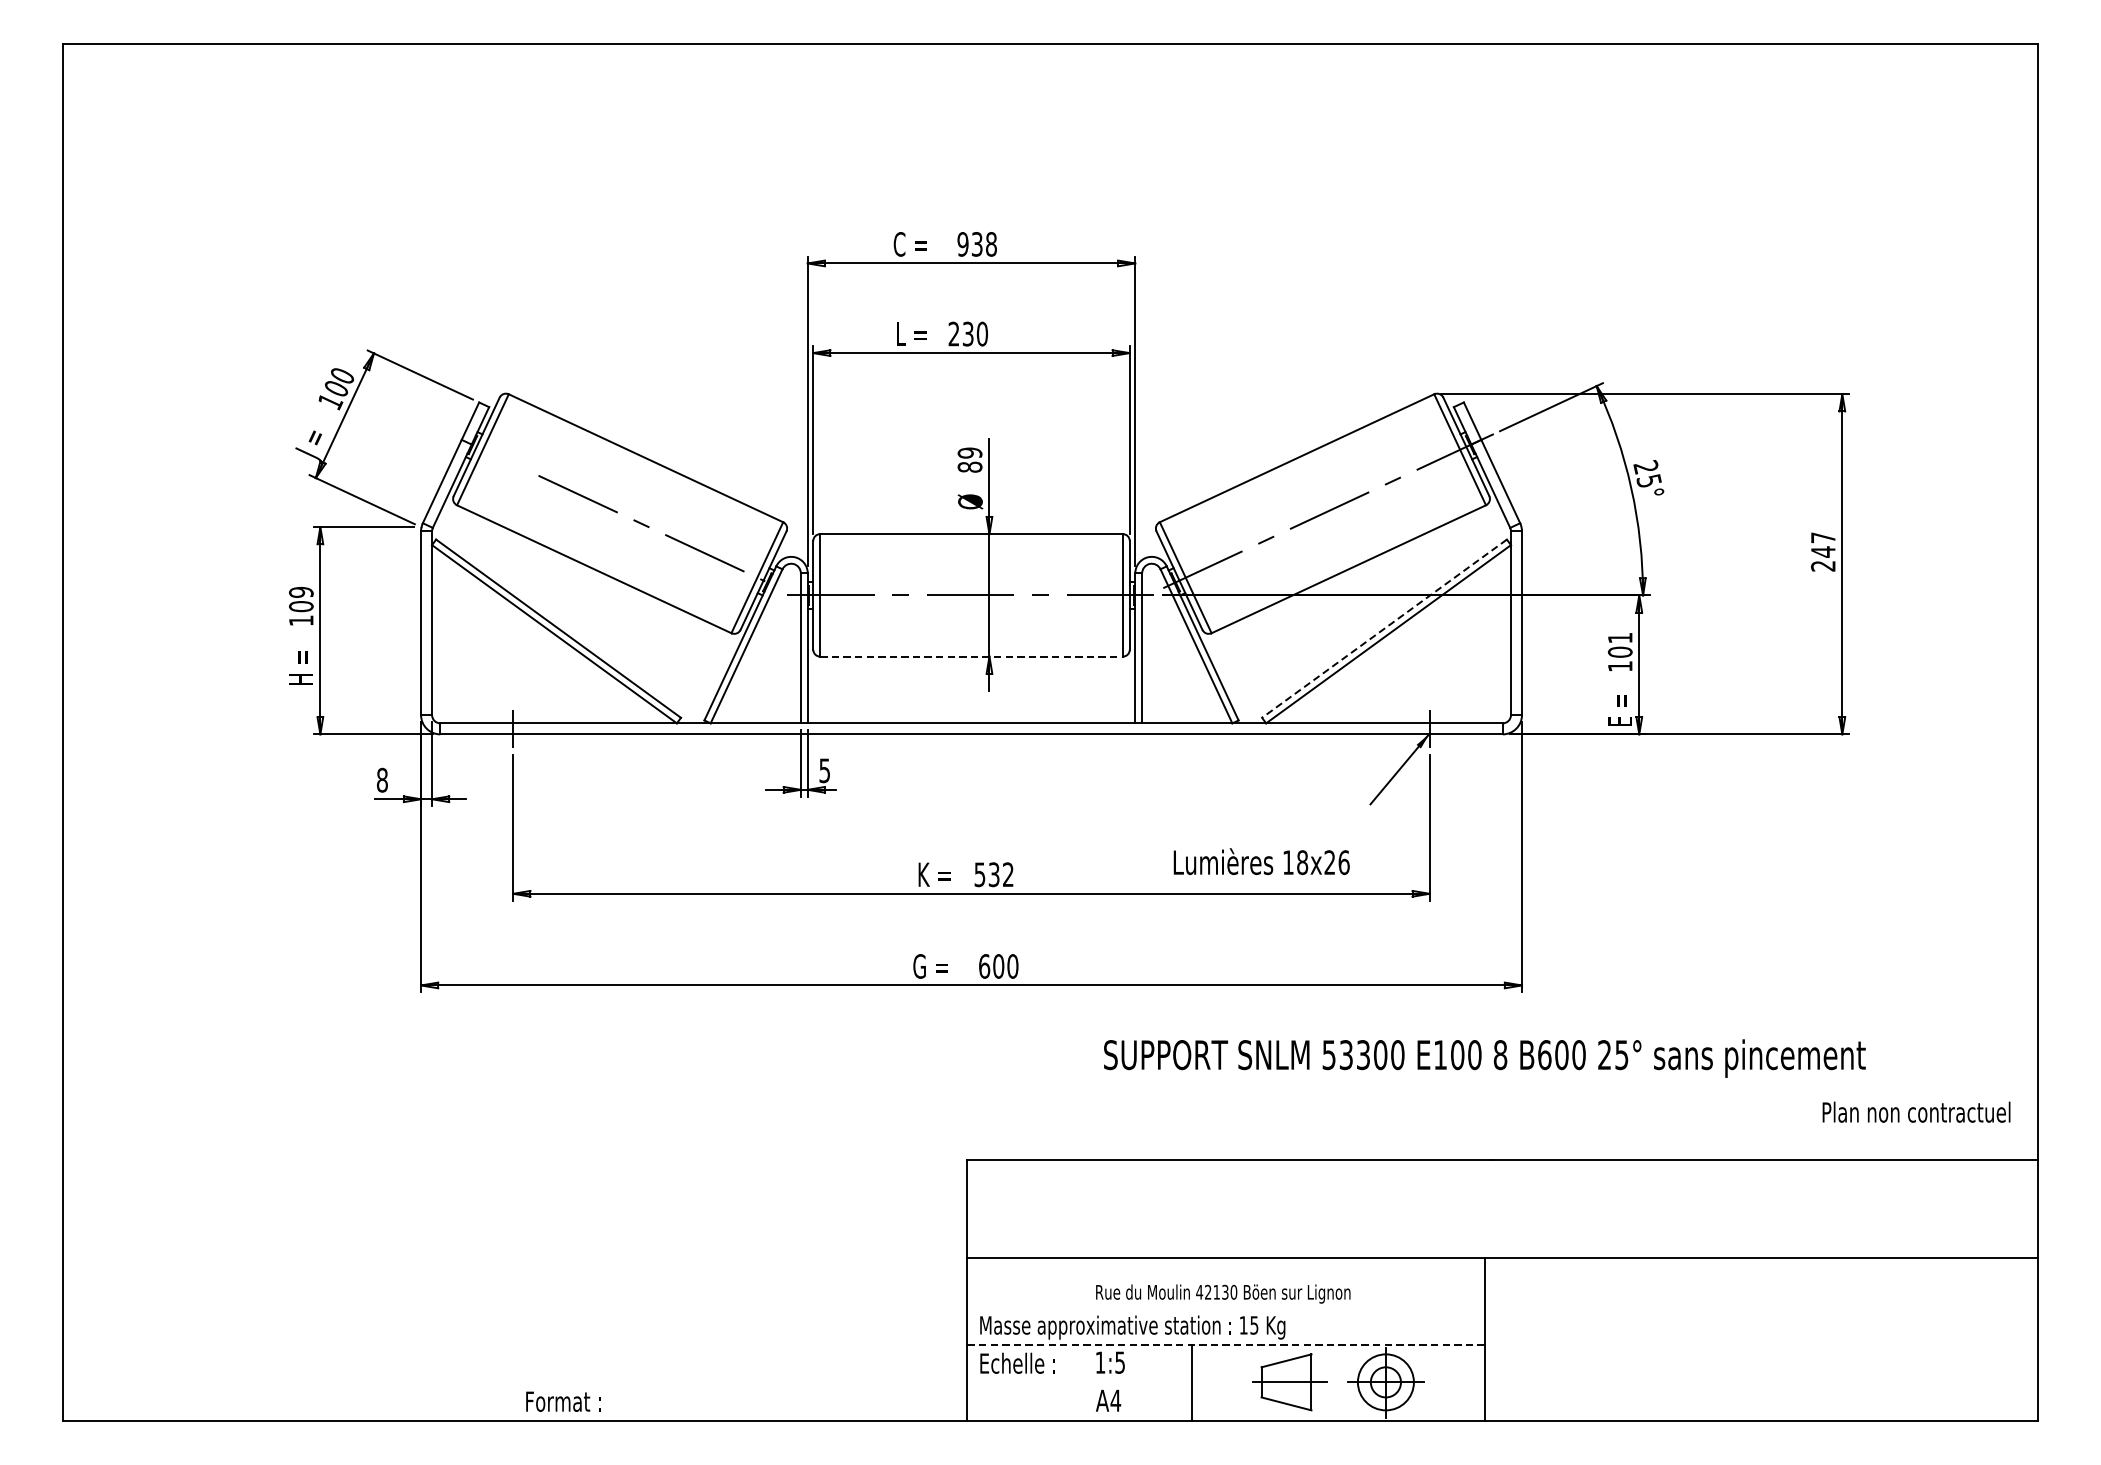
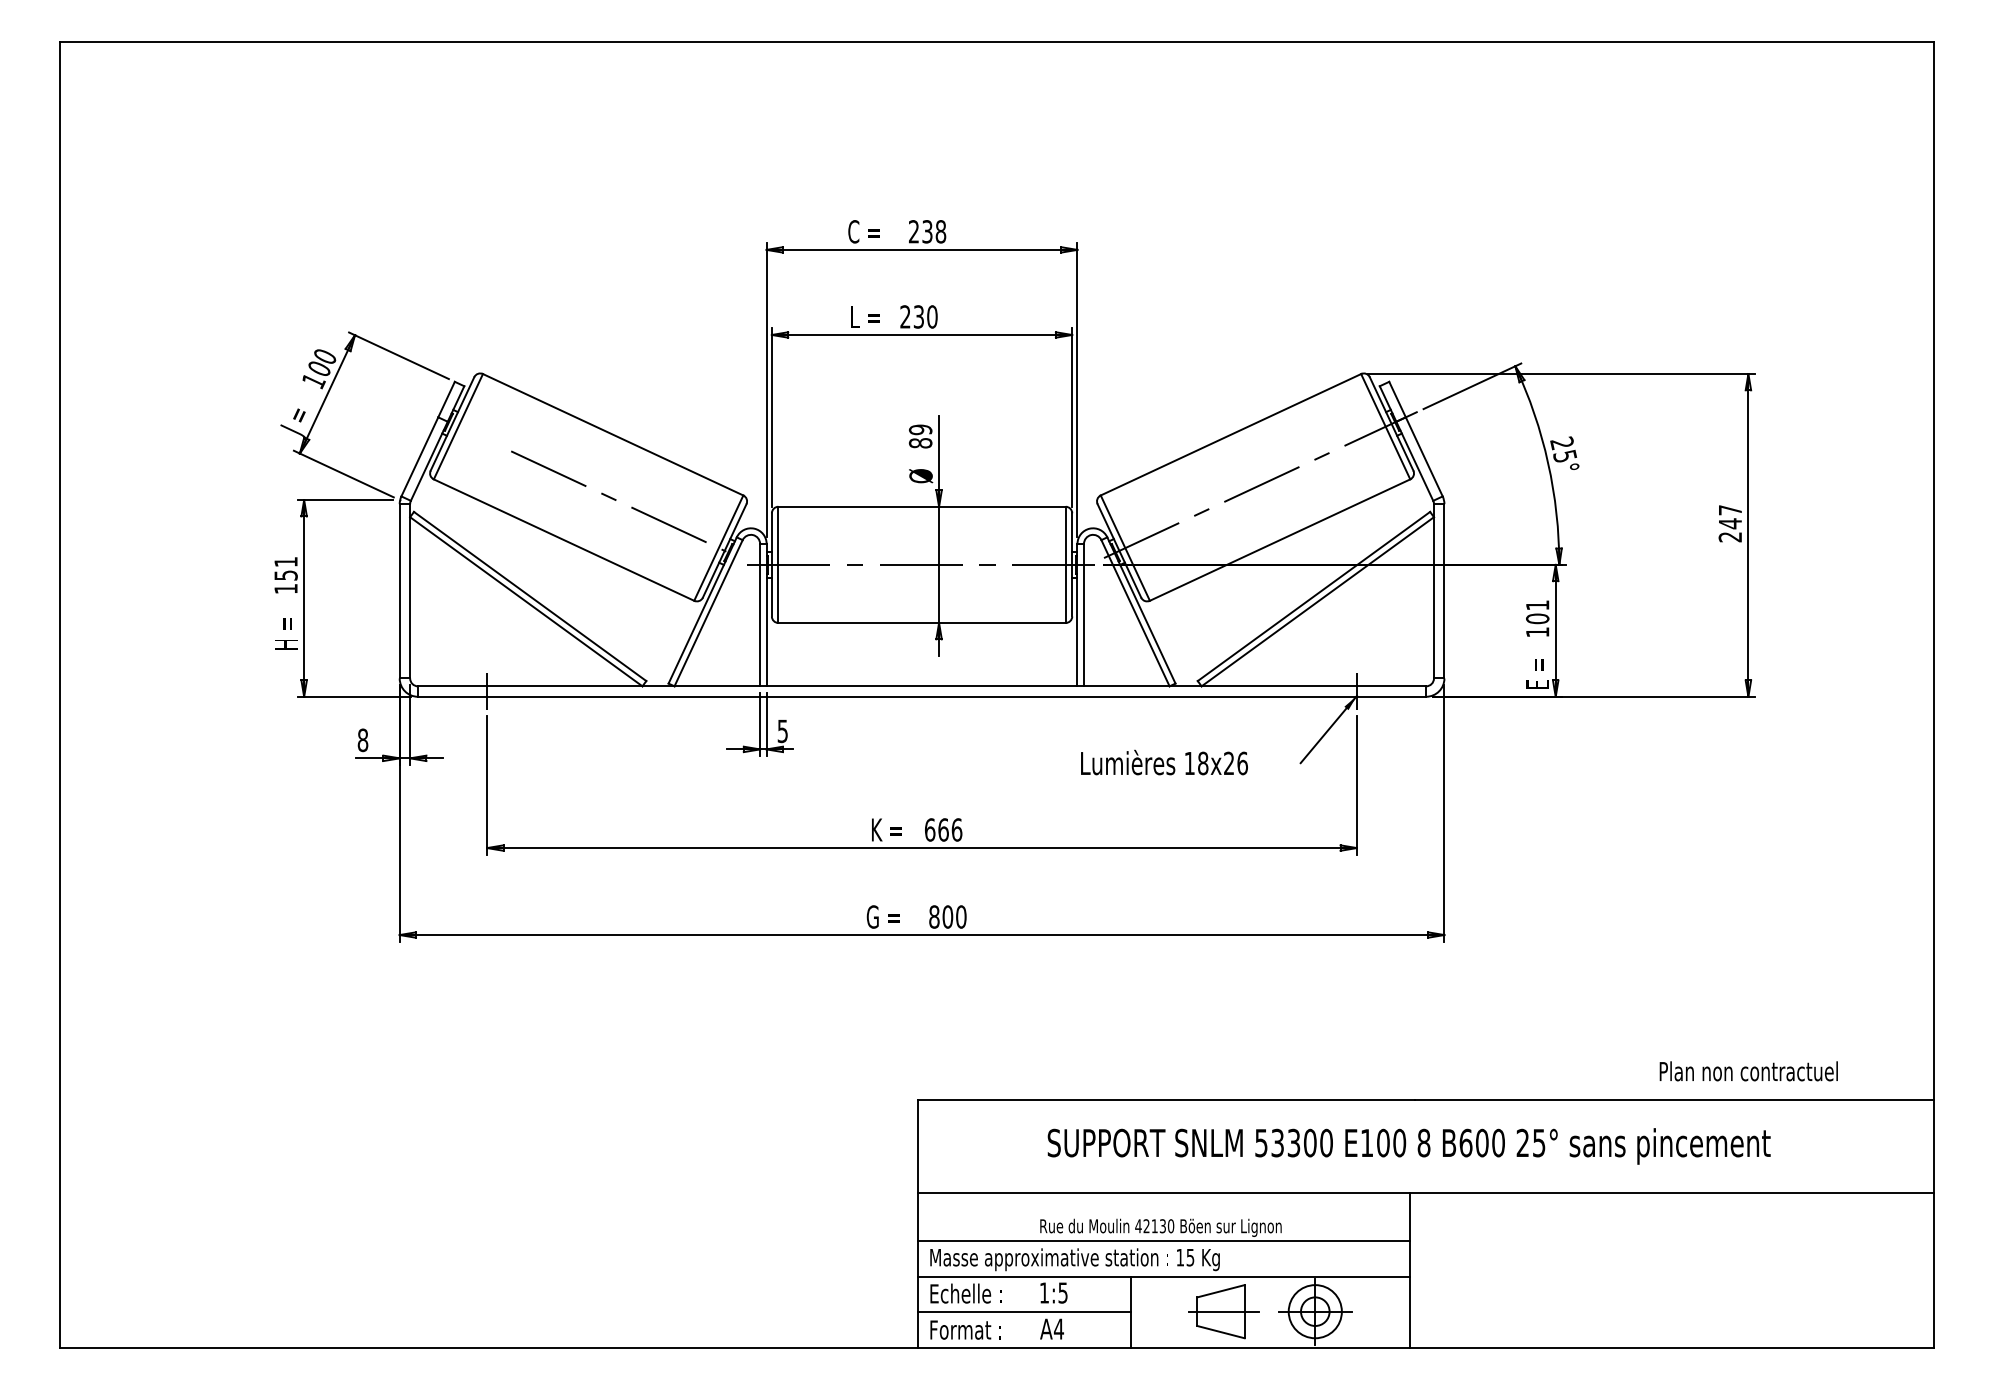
text: (962, 244) -> (913, 231), 938 -> 238
text: (300, 599) -> (285, 568), 109 -> 151
line: (1384, 628) -> (1313, 596), dashed -> solid
line: (971, 657) -> (922, 623), dashed -> solid
text: (1261, 861) -> (1164, 762), moved
text: (994, 874) -> (943, 829), 532 -> 666
text: (984, 965) -> (934, 916), 600 -> 800
text: (1484, 1058) -> (1408, 1146), moved
text: (1916, 1112) -> (1748, 1071), moved
line: (1225, 1307) -> (1163, 1240), added
line: (1225, 1345) -> (1163, 1276), dashed -> solid
line: (1079, 1383) -> (1024, 1312), added
text: (563, 1401) -> (965, 1329), moved

